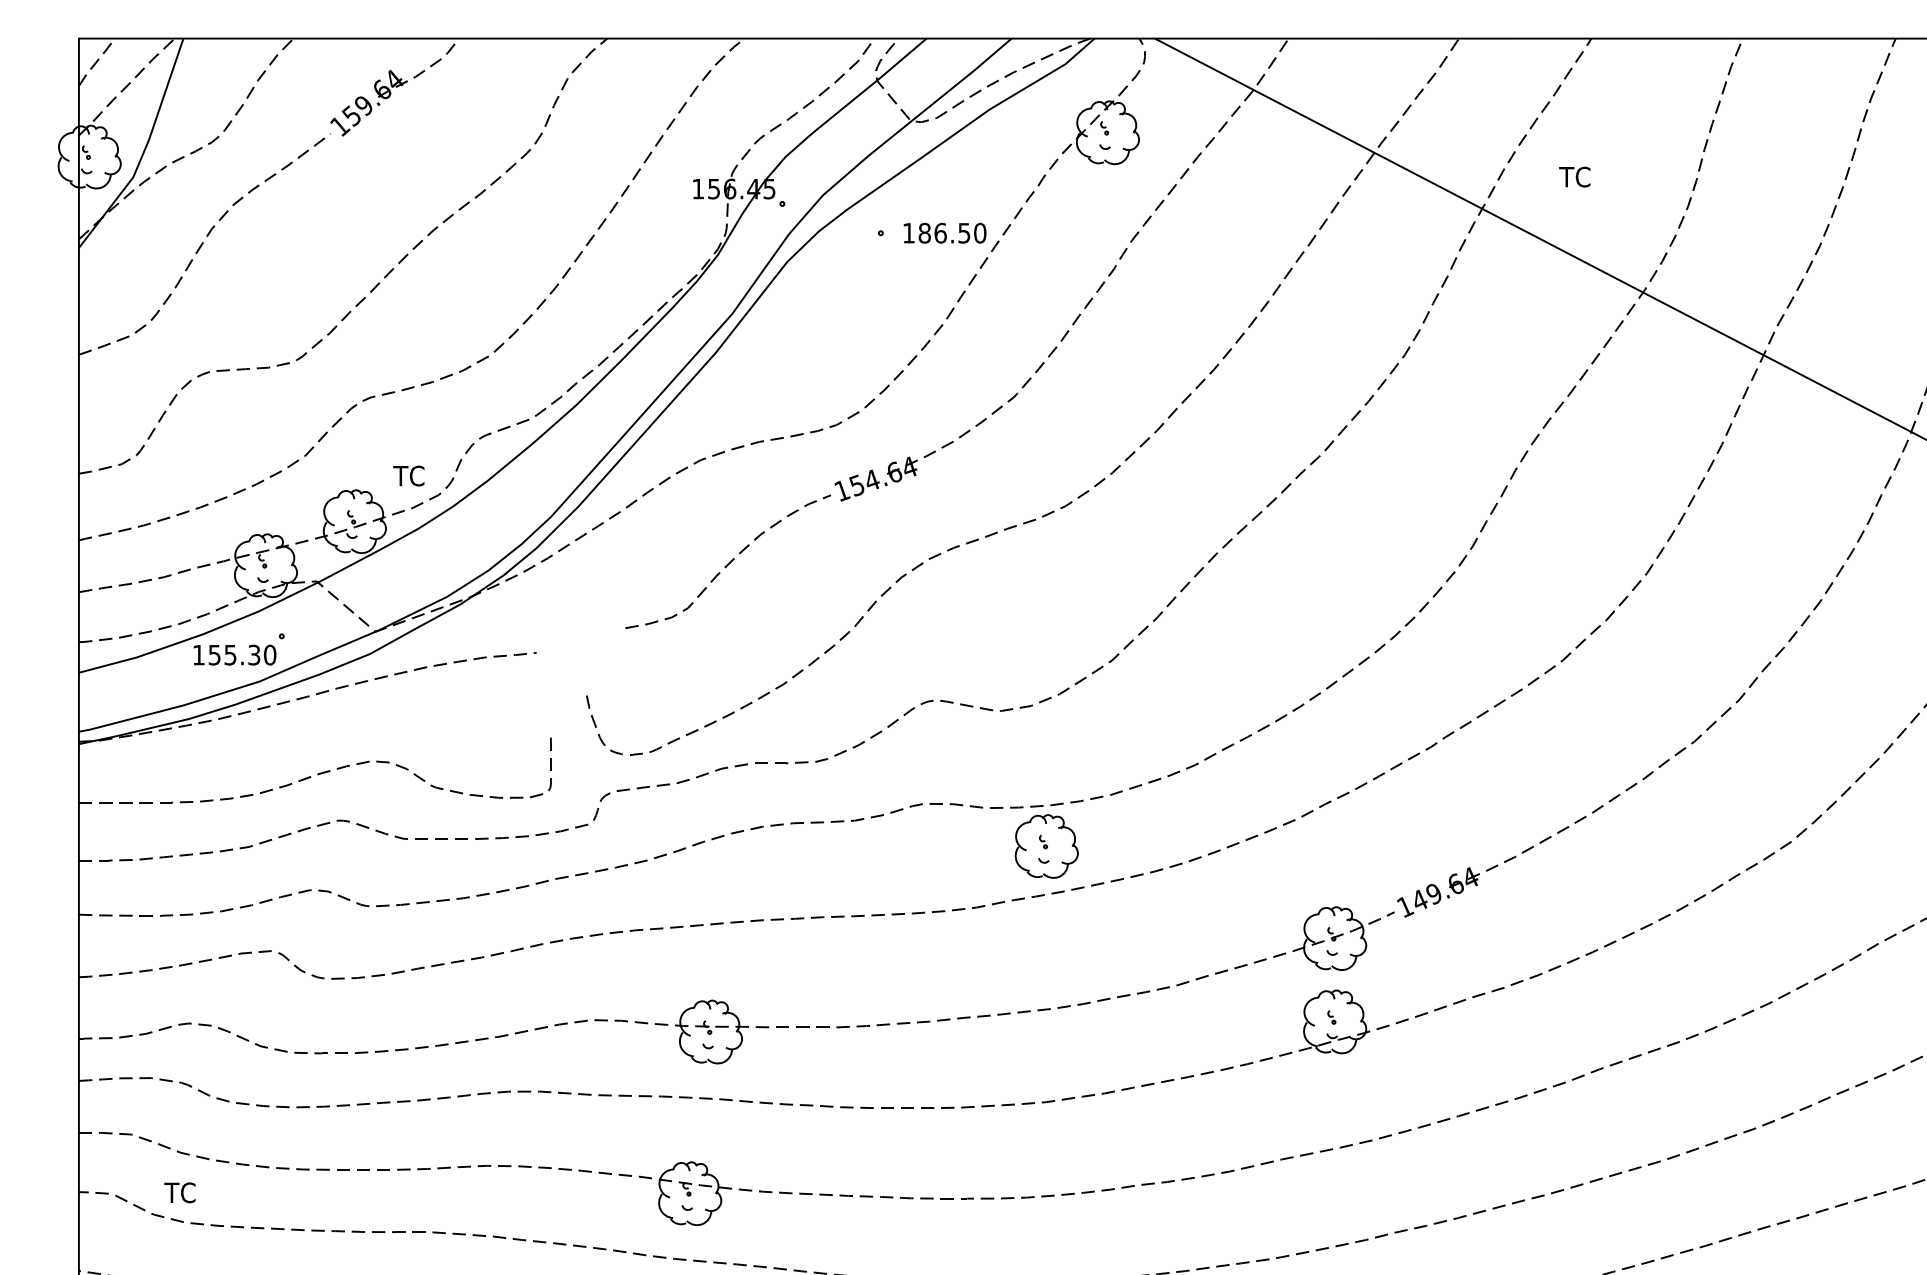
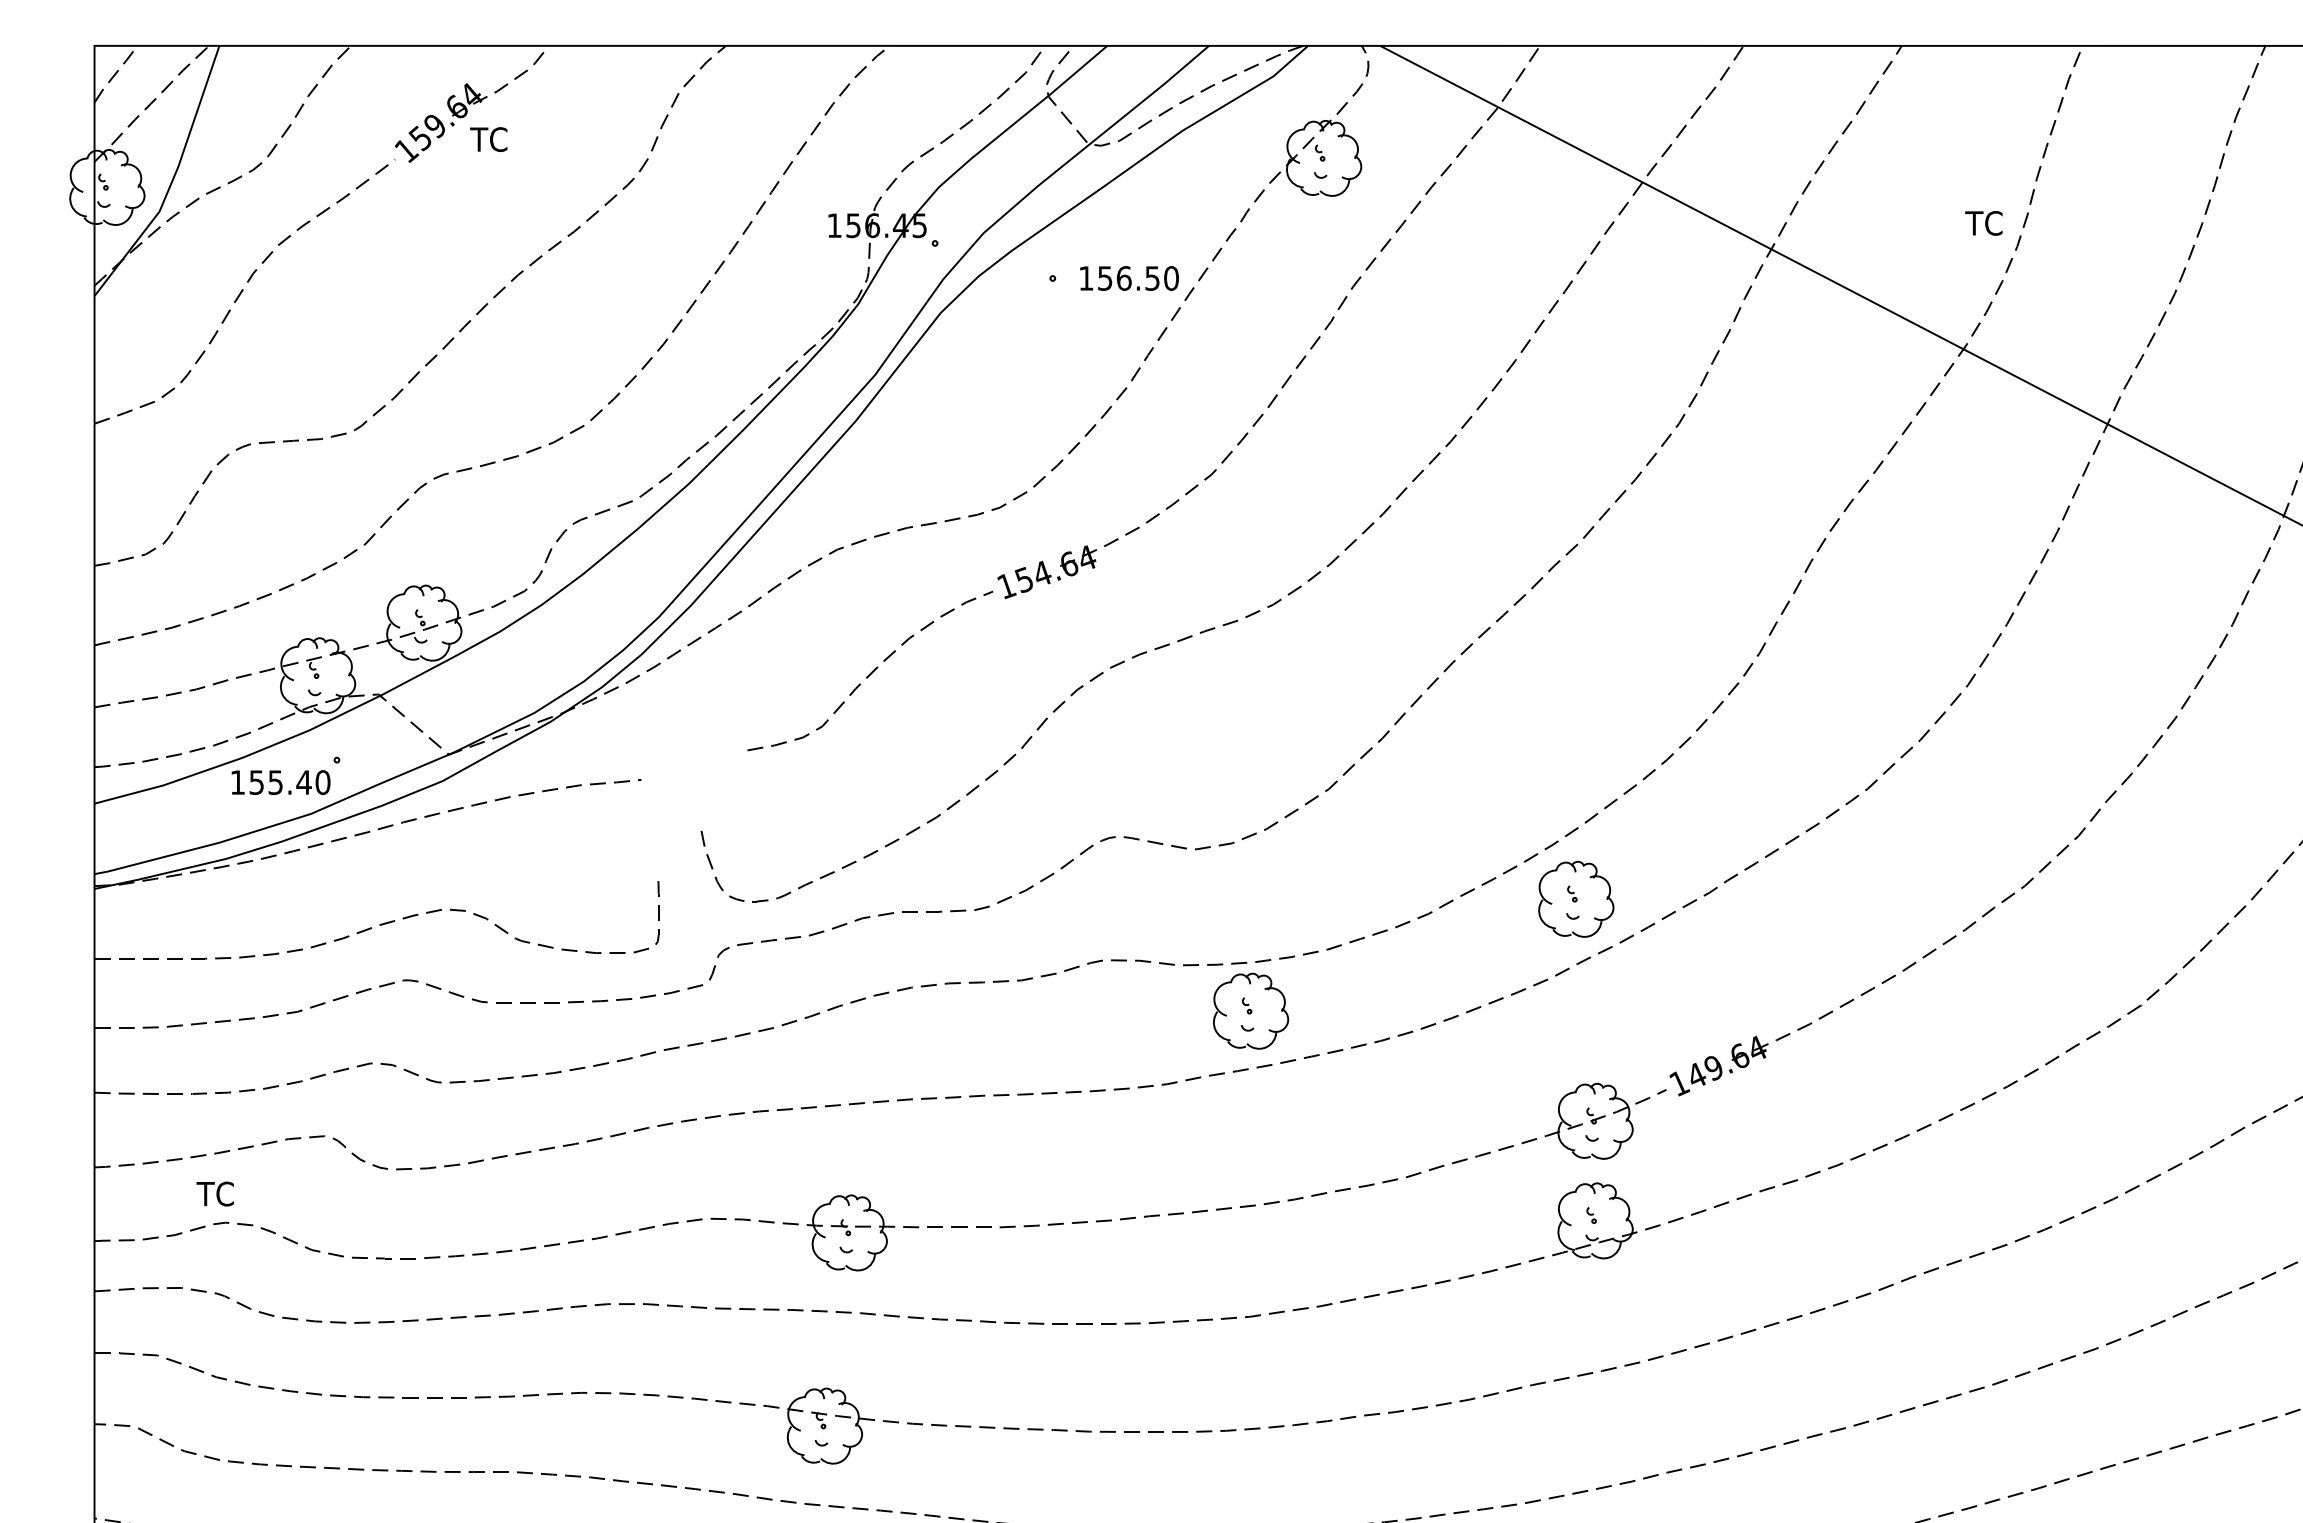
text: (1574, 177) -> (1983, 223), moved
text: (925, 233) -> (1105, 278), 186.50 -> 156.50
text: (408, 475) -> (488, 139), moved
text: (253, 655) -> (303, 782), 155.30 -> 155.40
part: (1319, 752) -> (1576, 898), added
text: (179, 1192) -> (214, 1193), moved

